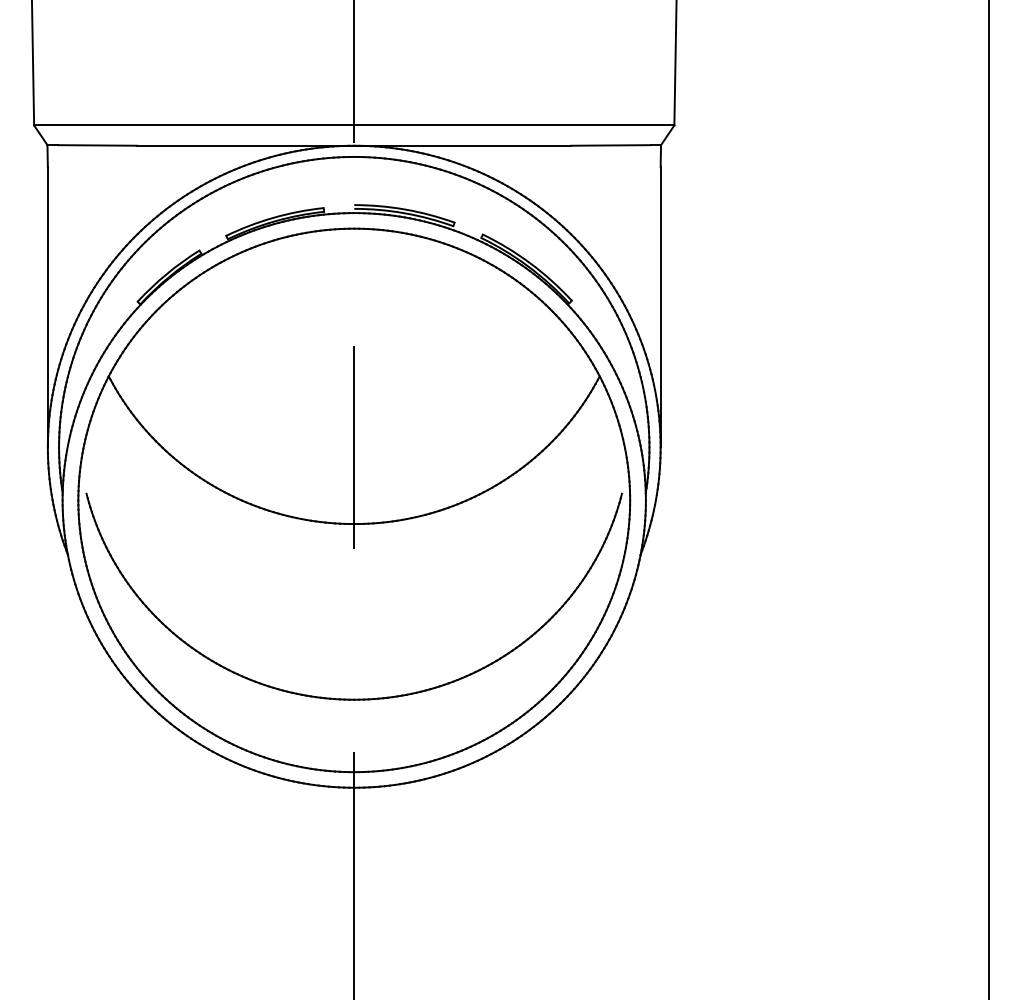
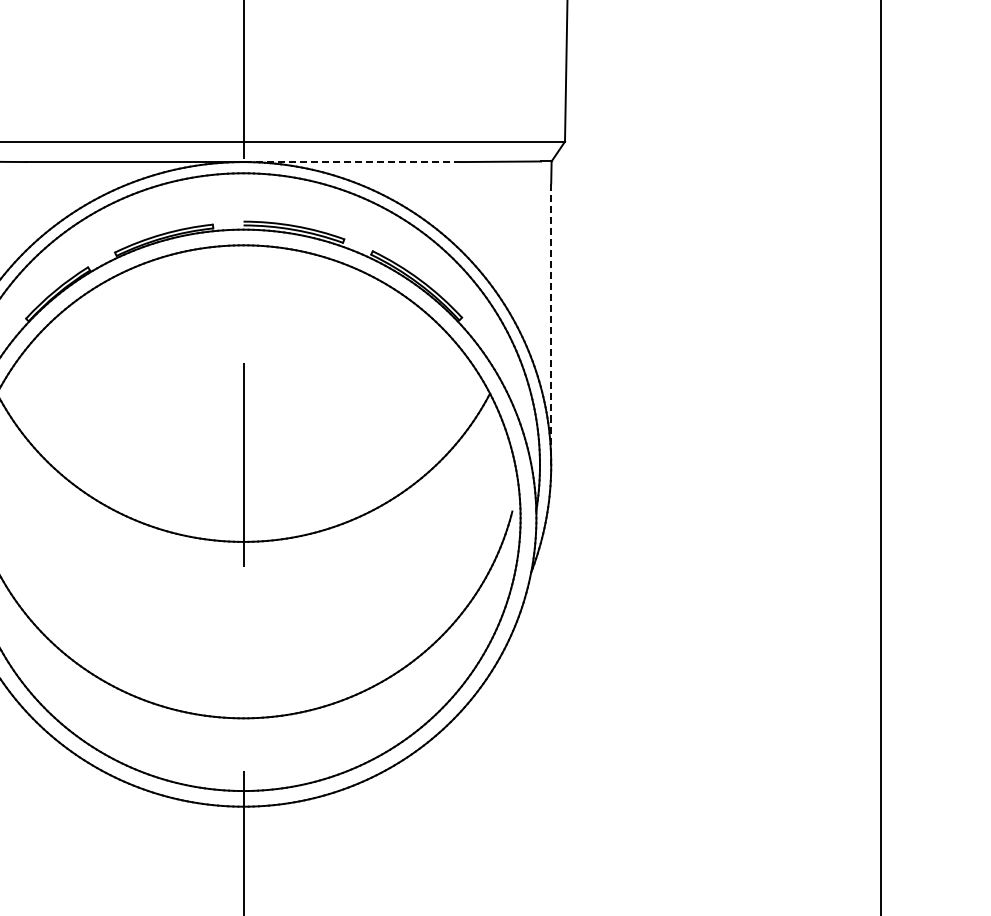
line: (462, 145) -> (352, 161), solid -> dashed
line: (660, 307) -> (551, 324), solid -> dashed

